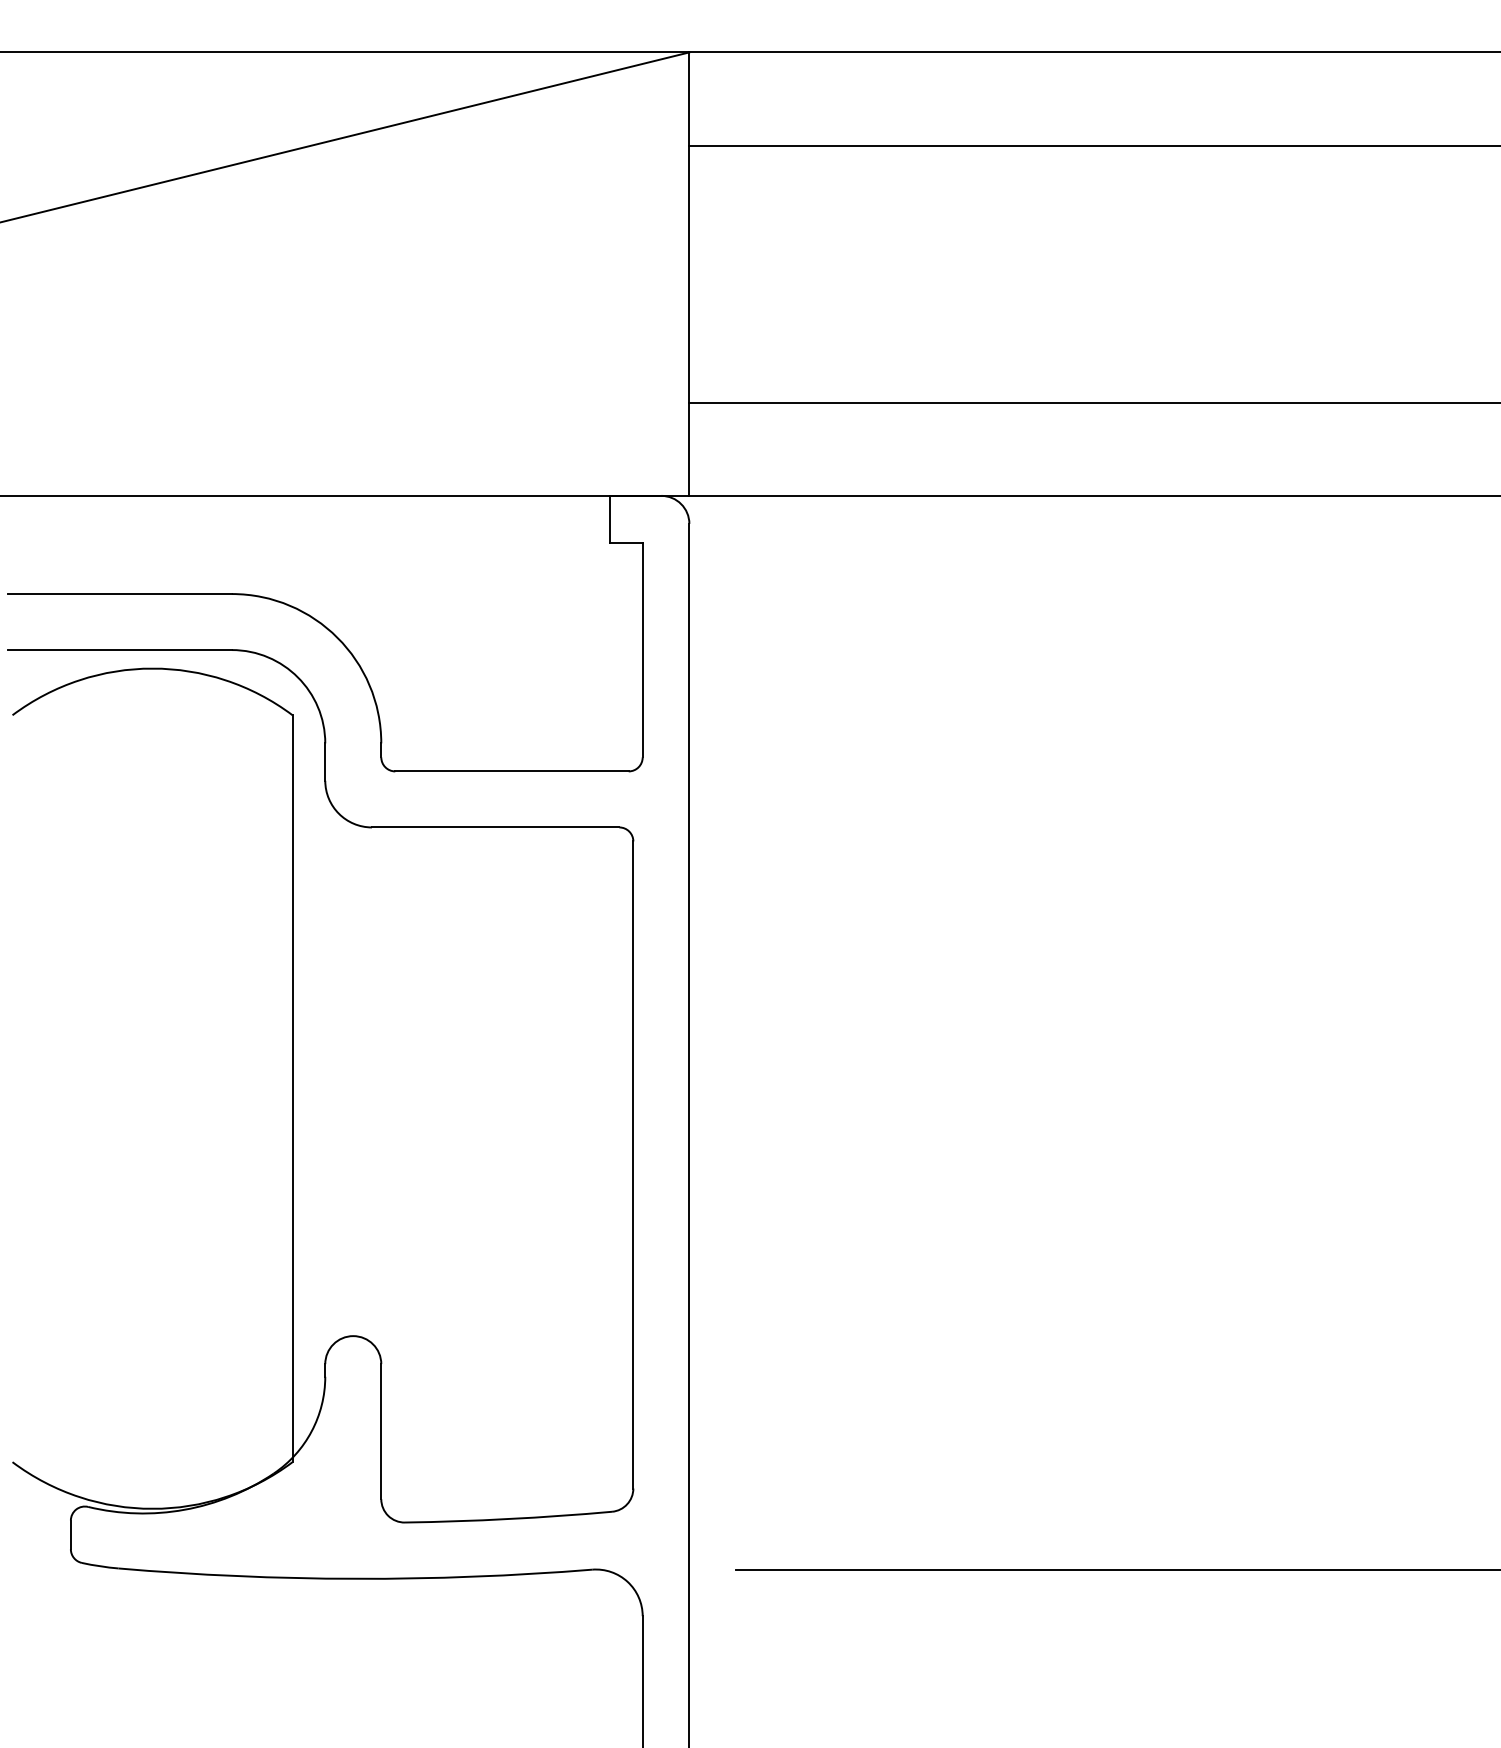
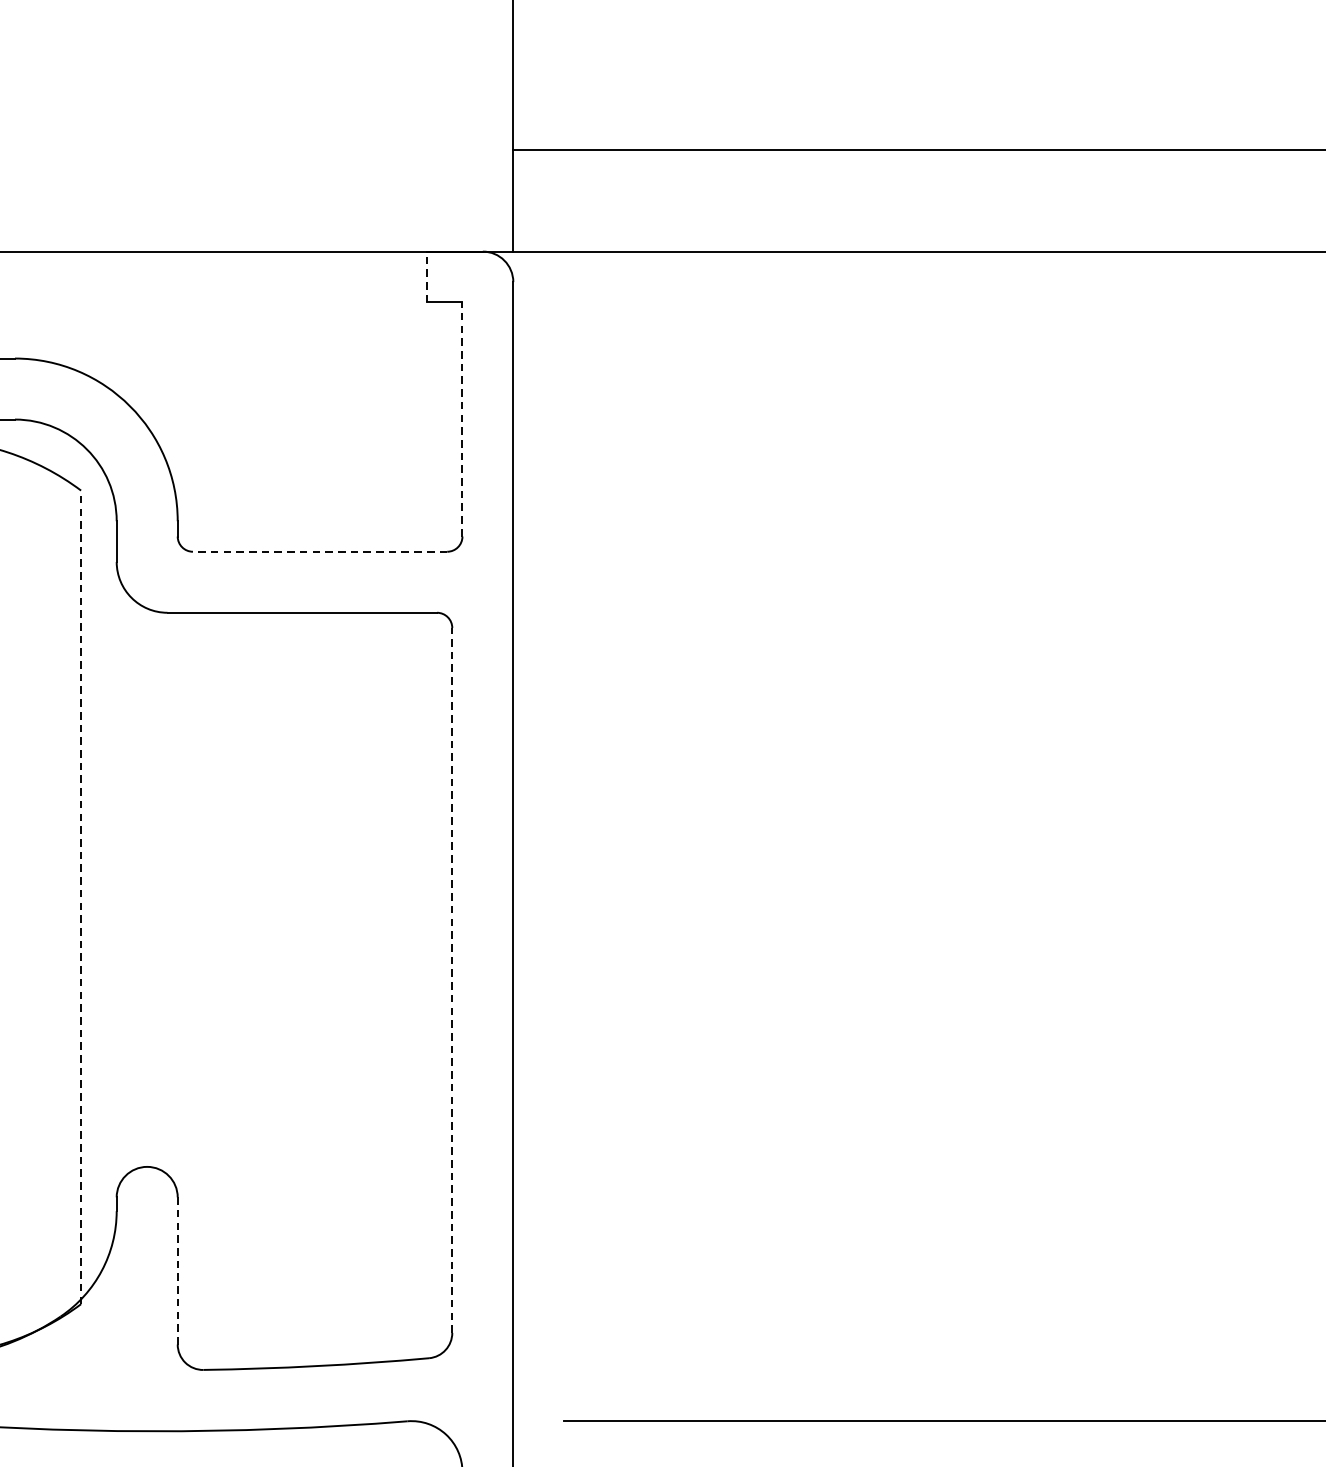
line: (610, 518) -> (427, 276), solid -> dashed
line: (642, 649) -> (462, 418), solid -> dashed
line: (512, 771) -> (320, 551), solid -> dashed
line: (292, 1088) -> (80, 897), solid -> dashed
line: (633, 1164) -> (452, 979), solid -> dashed
line: (381, 1431) -> (177, 1270), solid -> dashed

